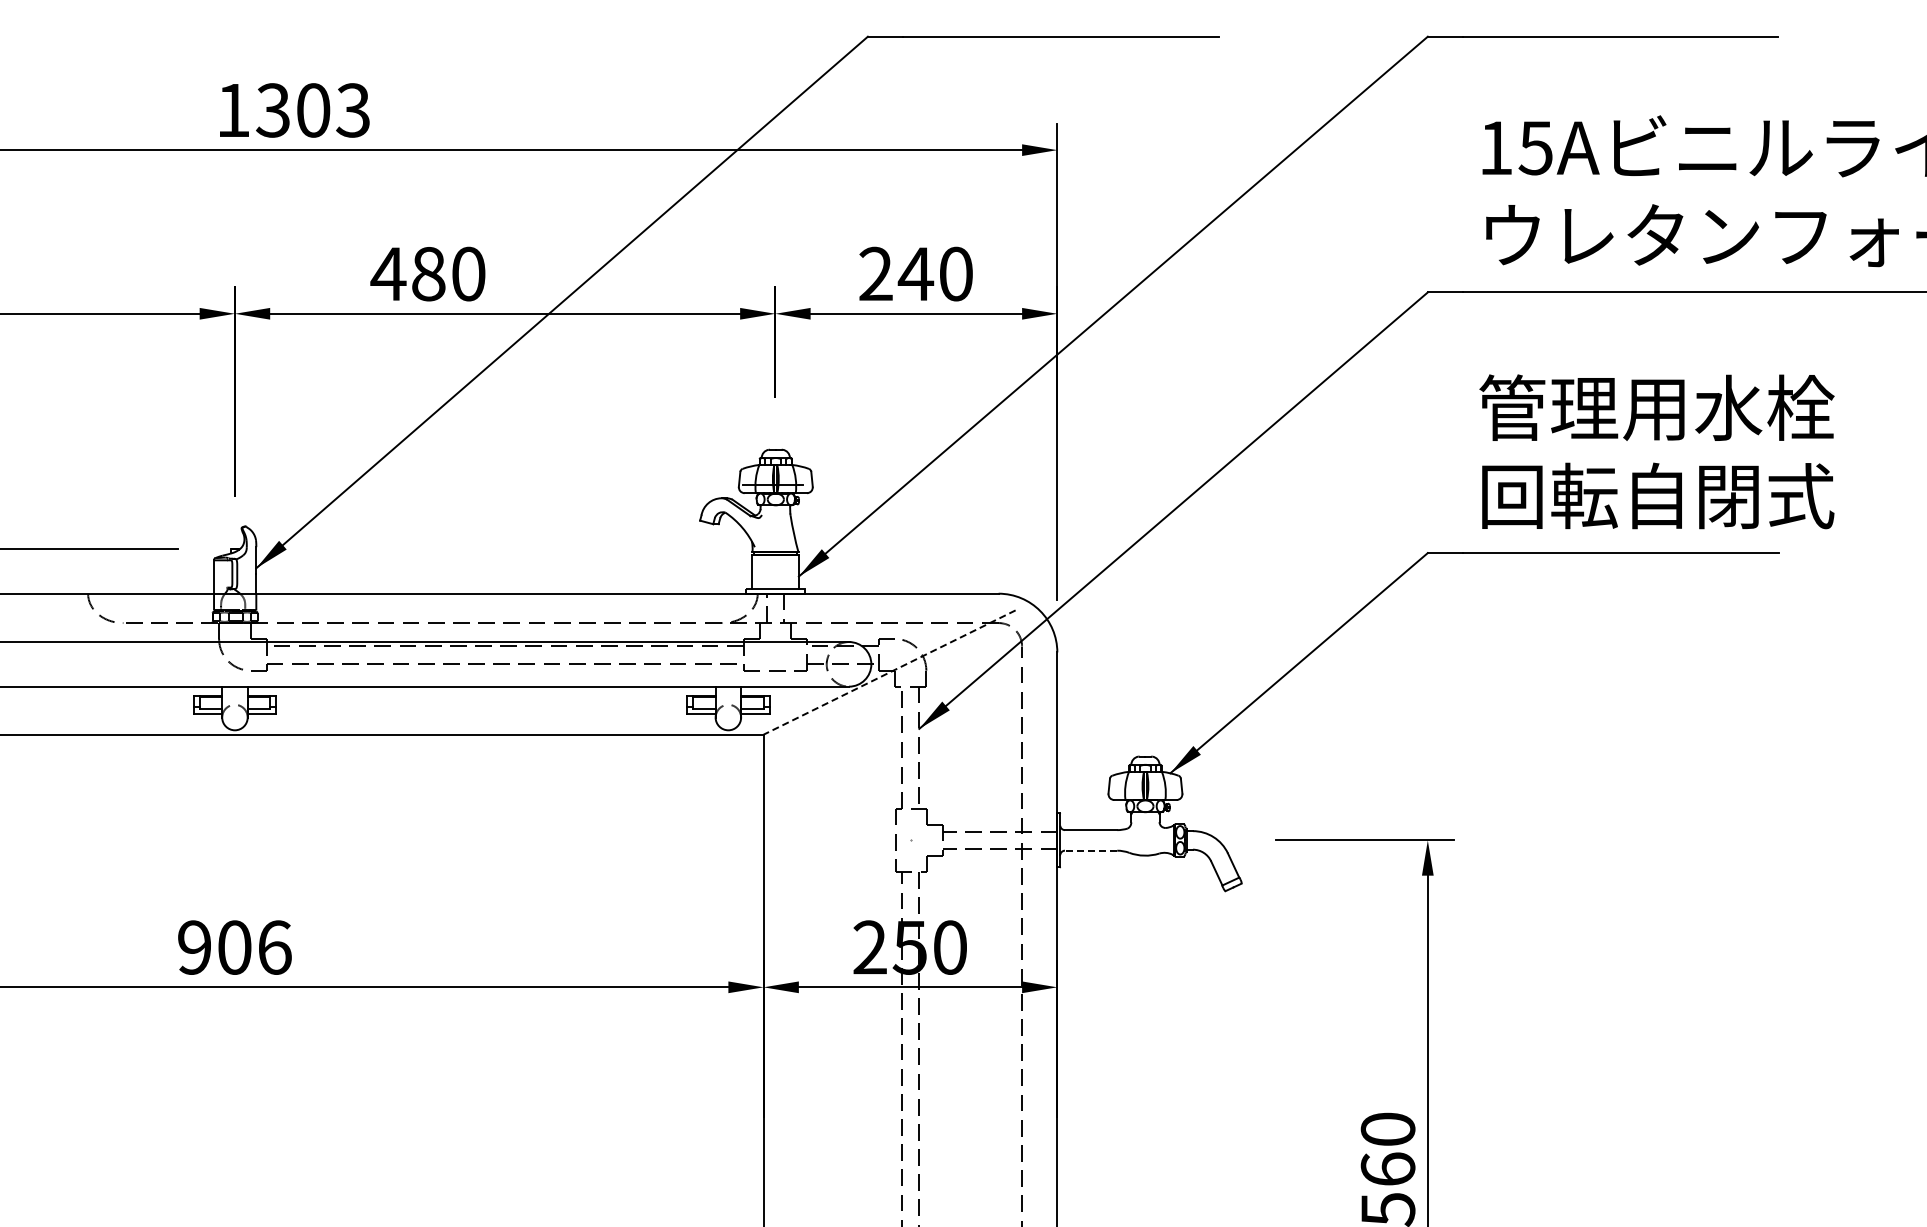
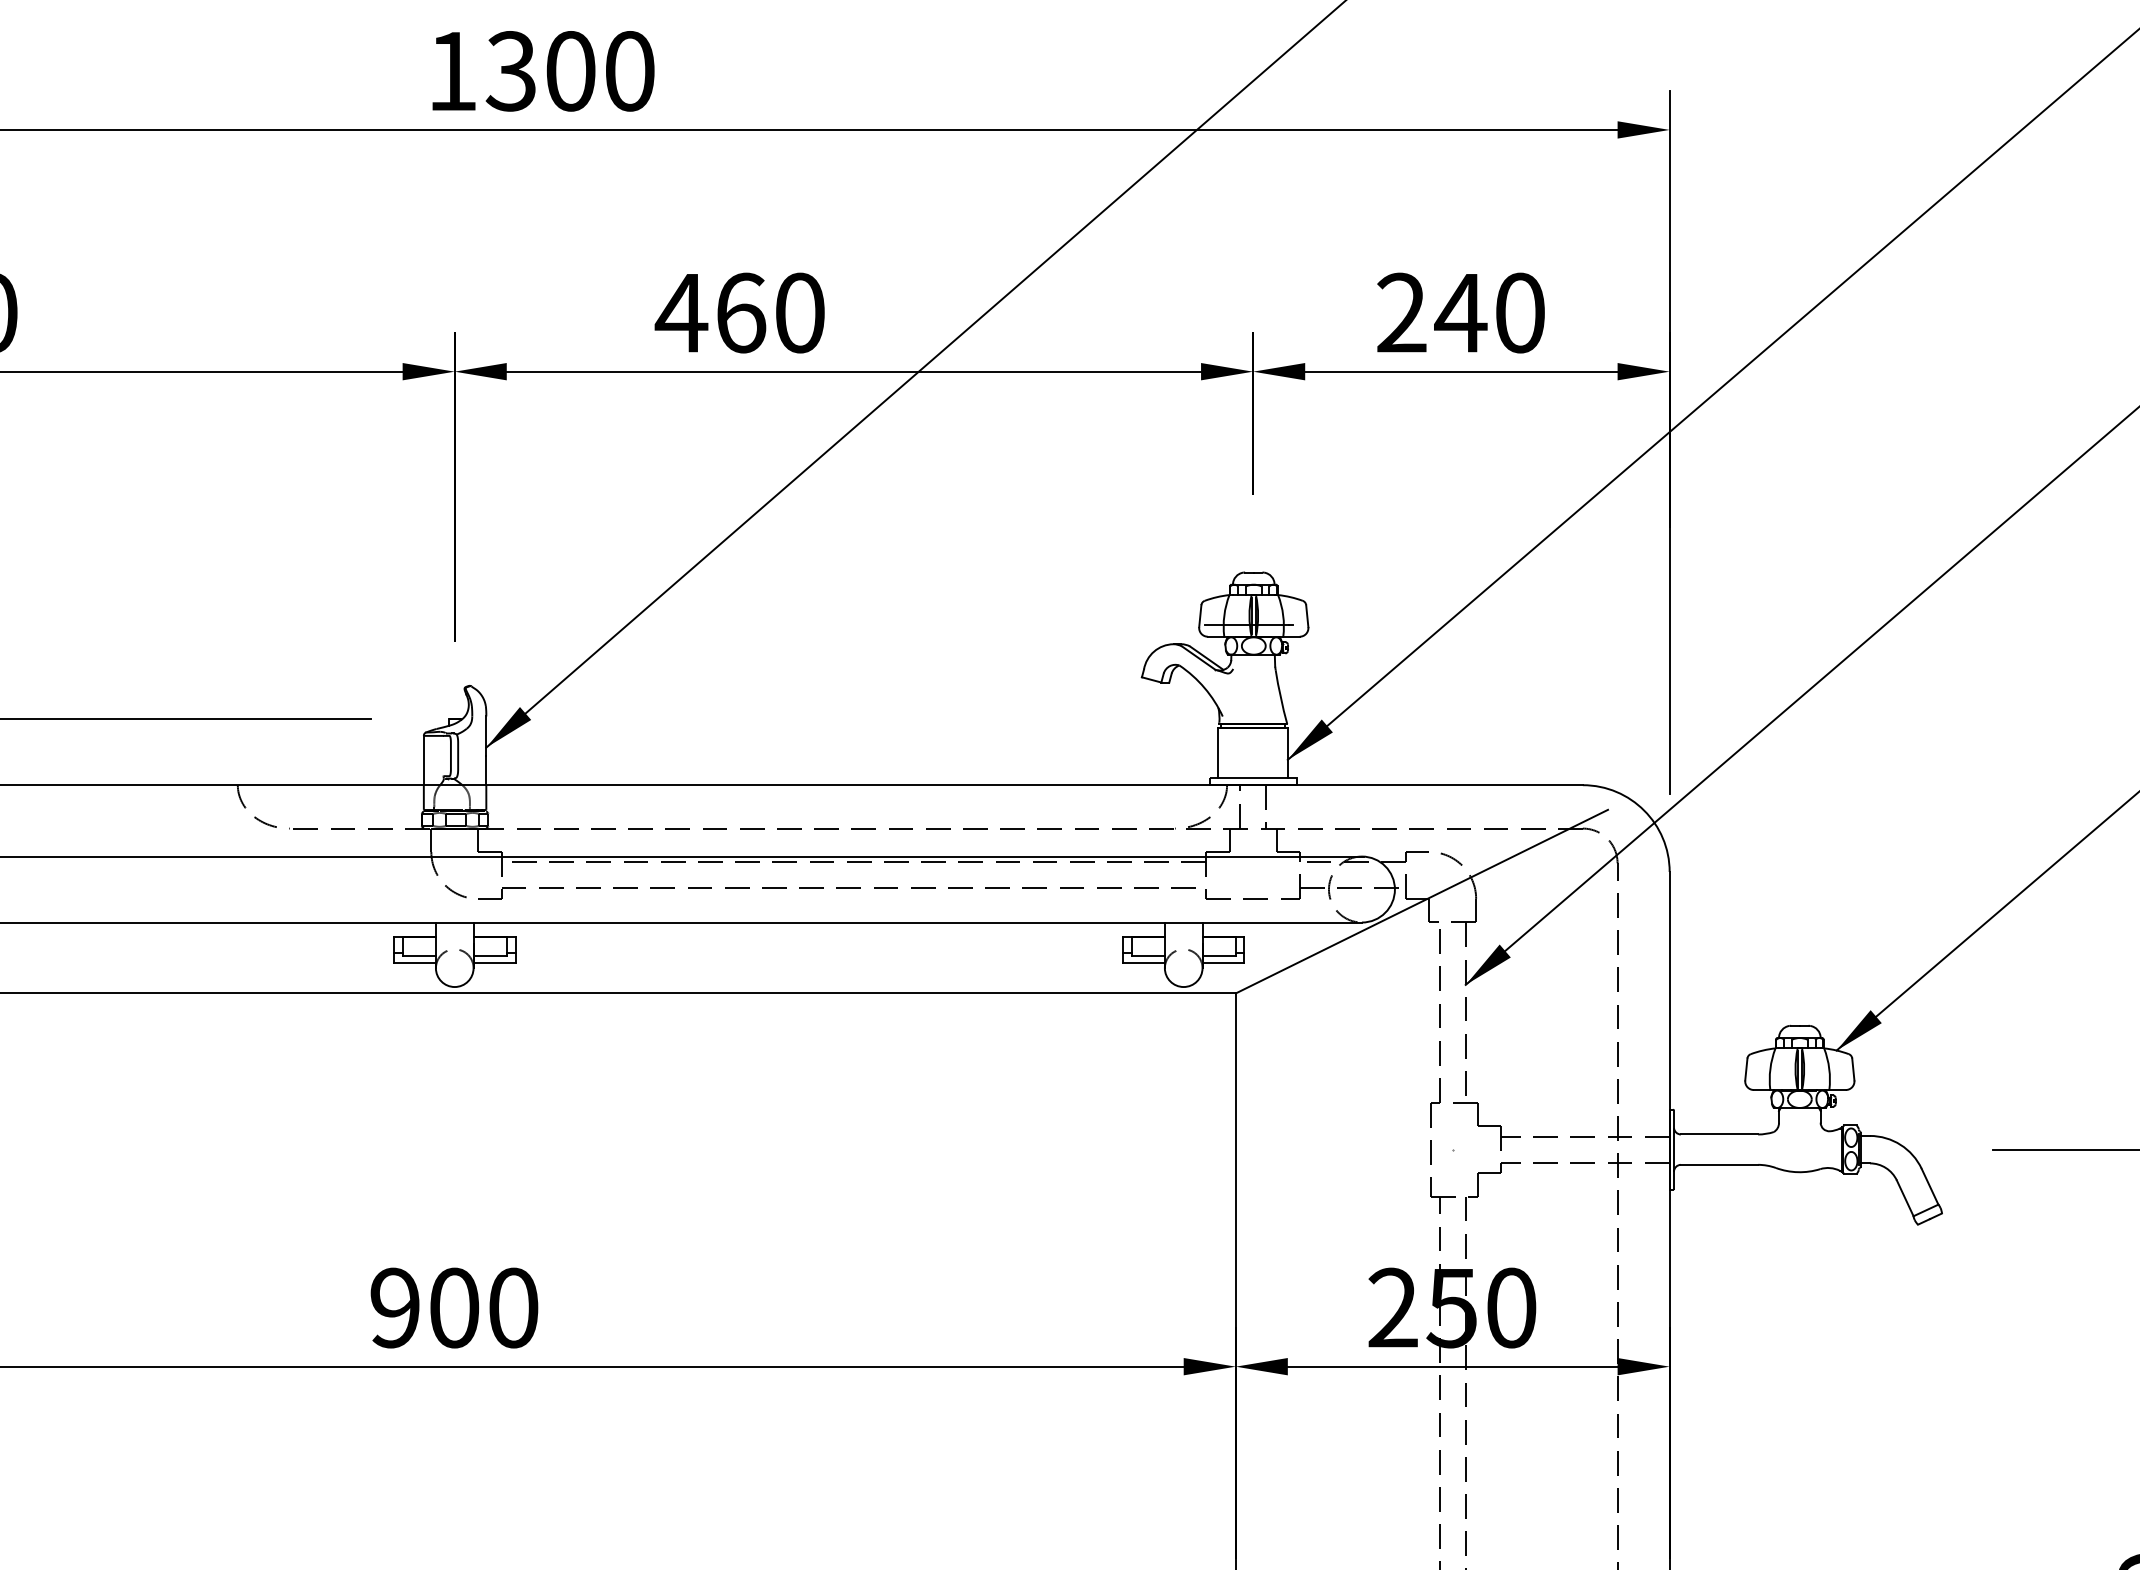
text: (353, 110) -> (629, 71), 1303 -> 1300
text: (428, 273) -> (740, 312), 480 -> 460
line: (889, 672) -> (1421, 901), dashed -> solid
line: (1090, 850) -> (1718, 1164), dashed -> solid
text: (274, 947) -> (513, 1307), 906 -> 900

